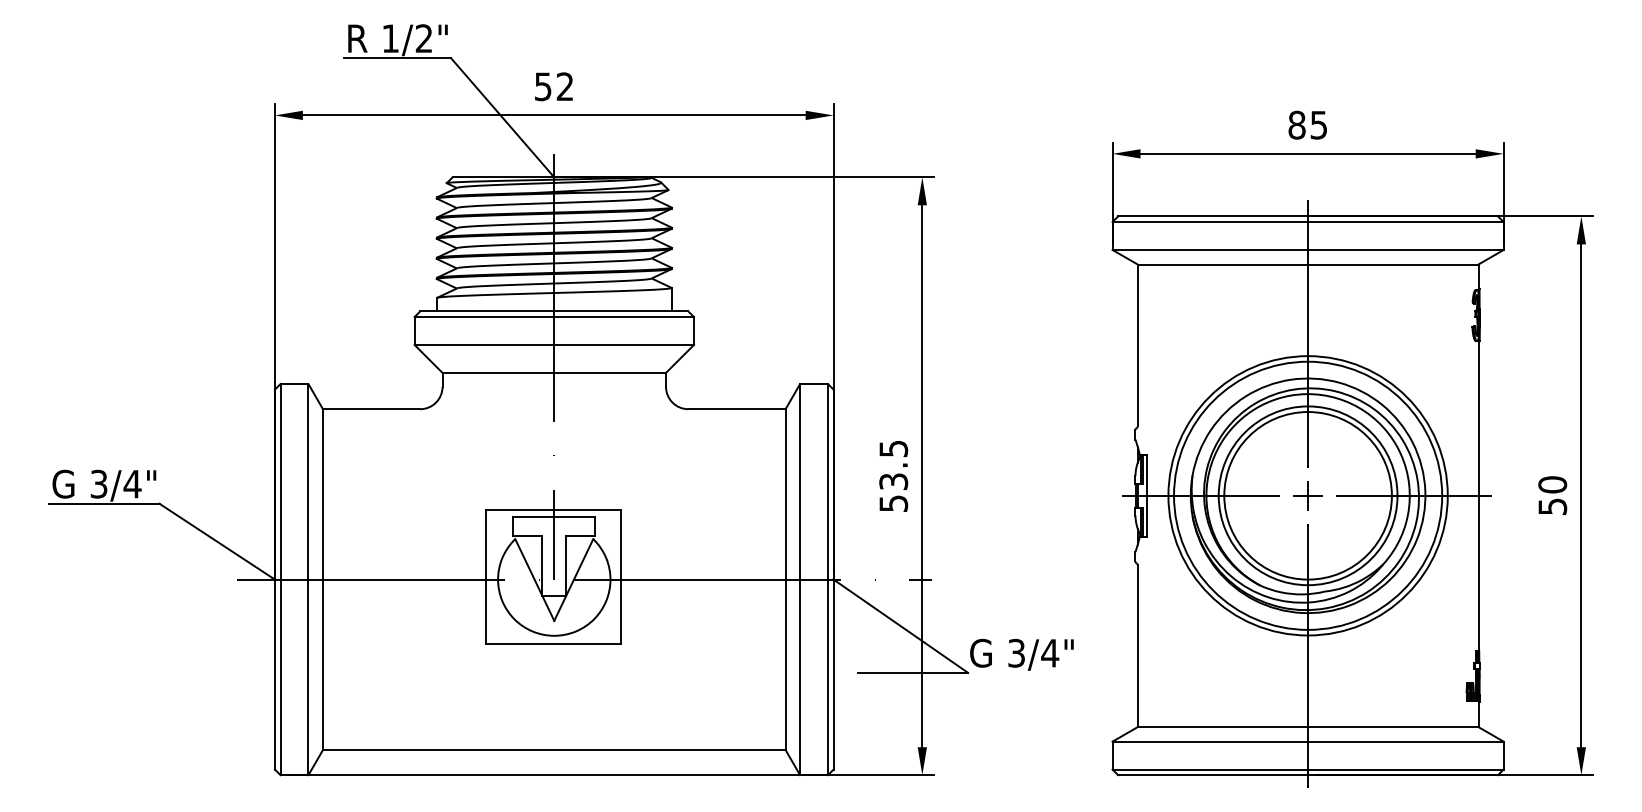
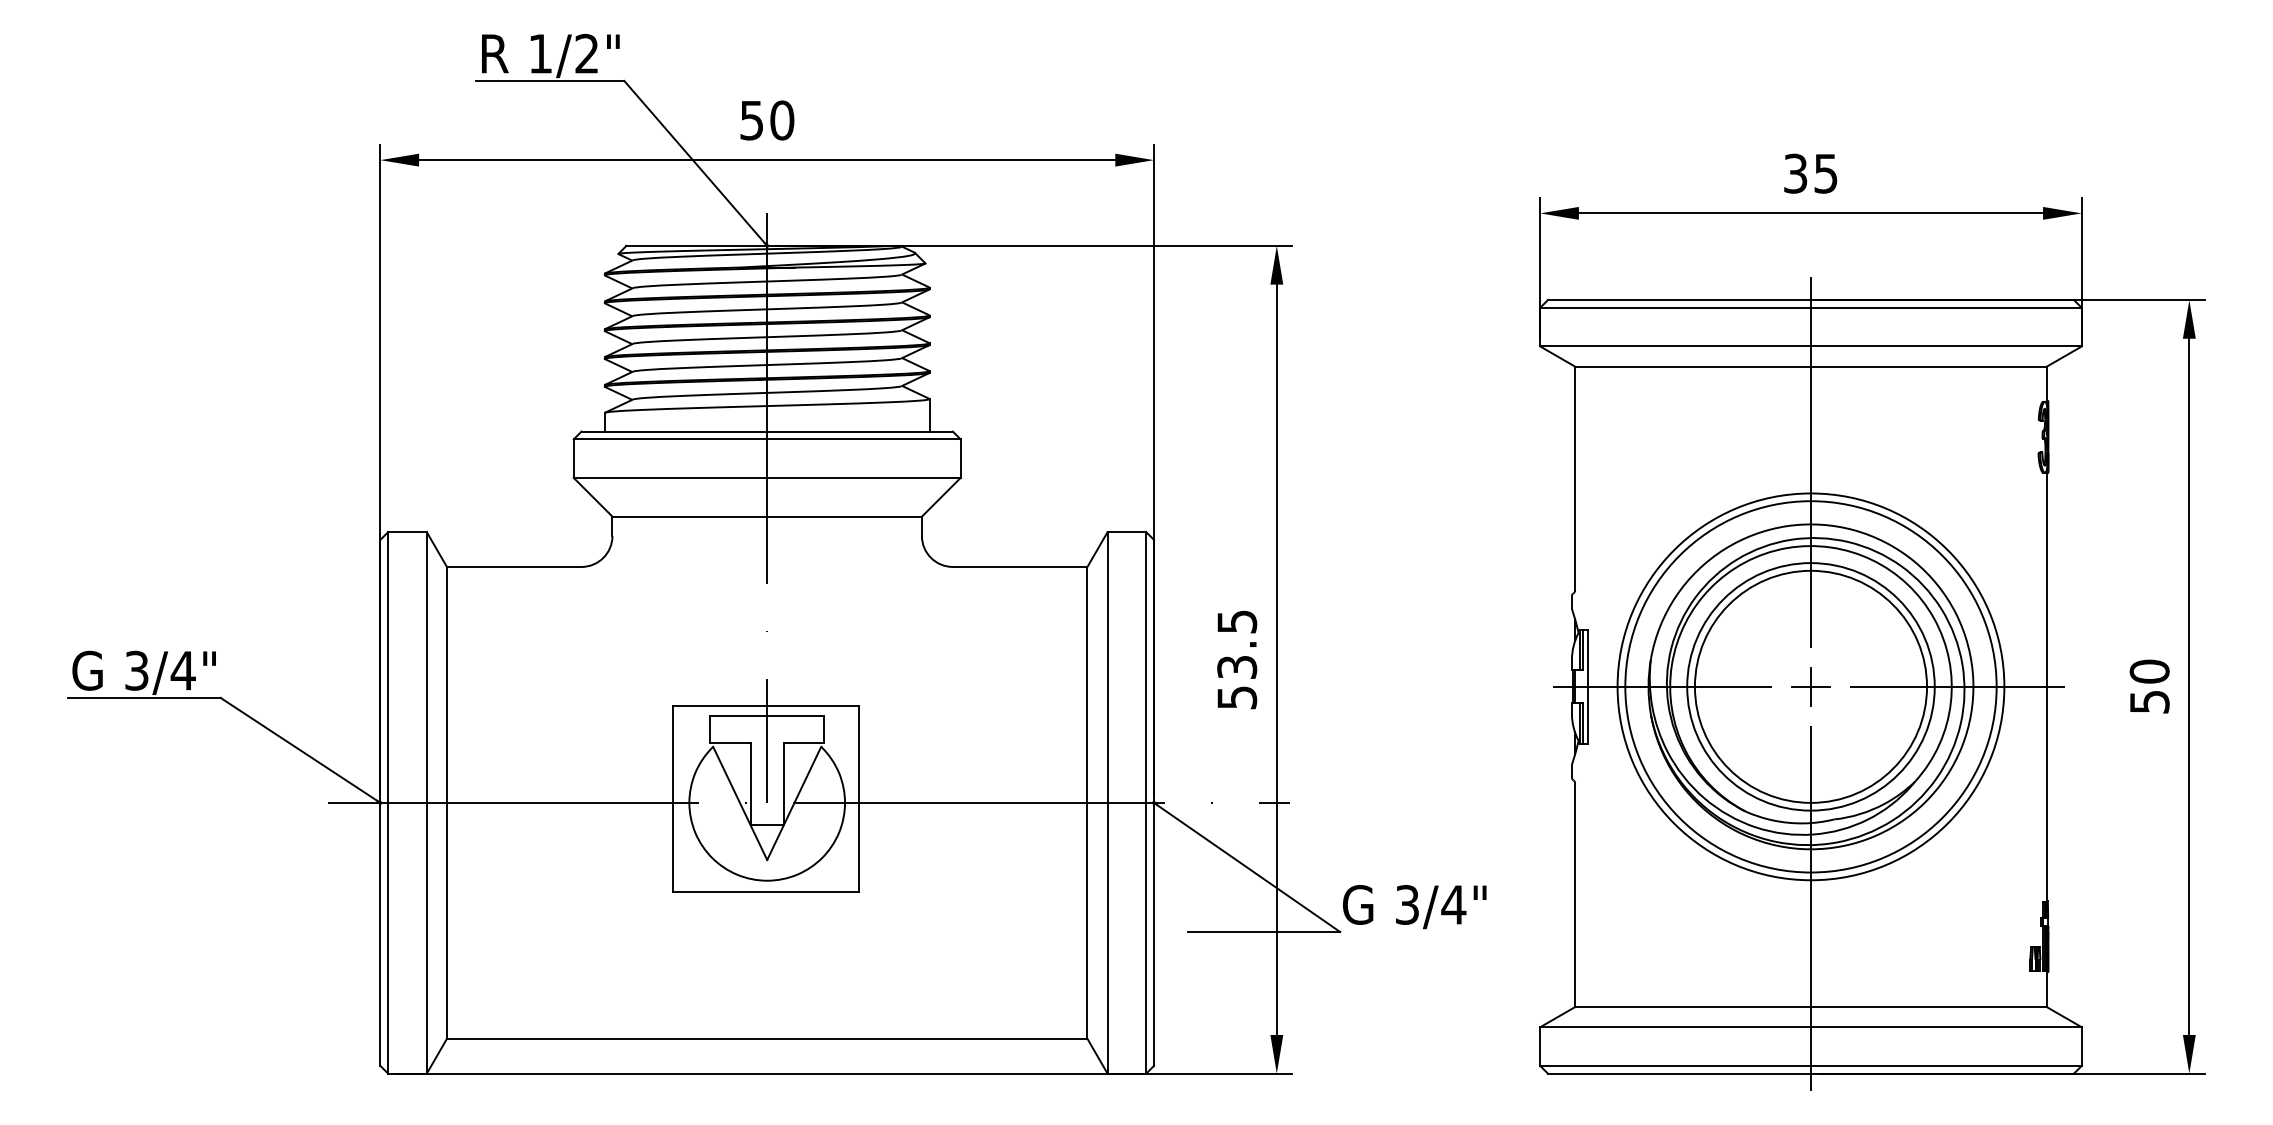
text: (565, 86) -> (782, 120), 52 -> 50
text: (1296, 125) -> (1795, 173), 85 -> 35

